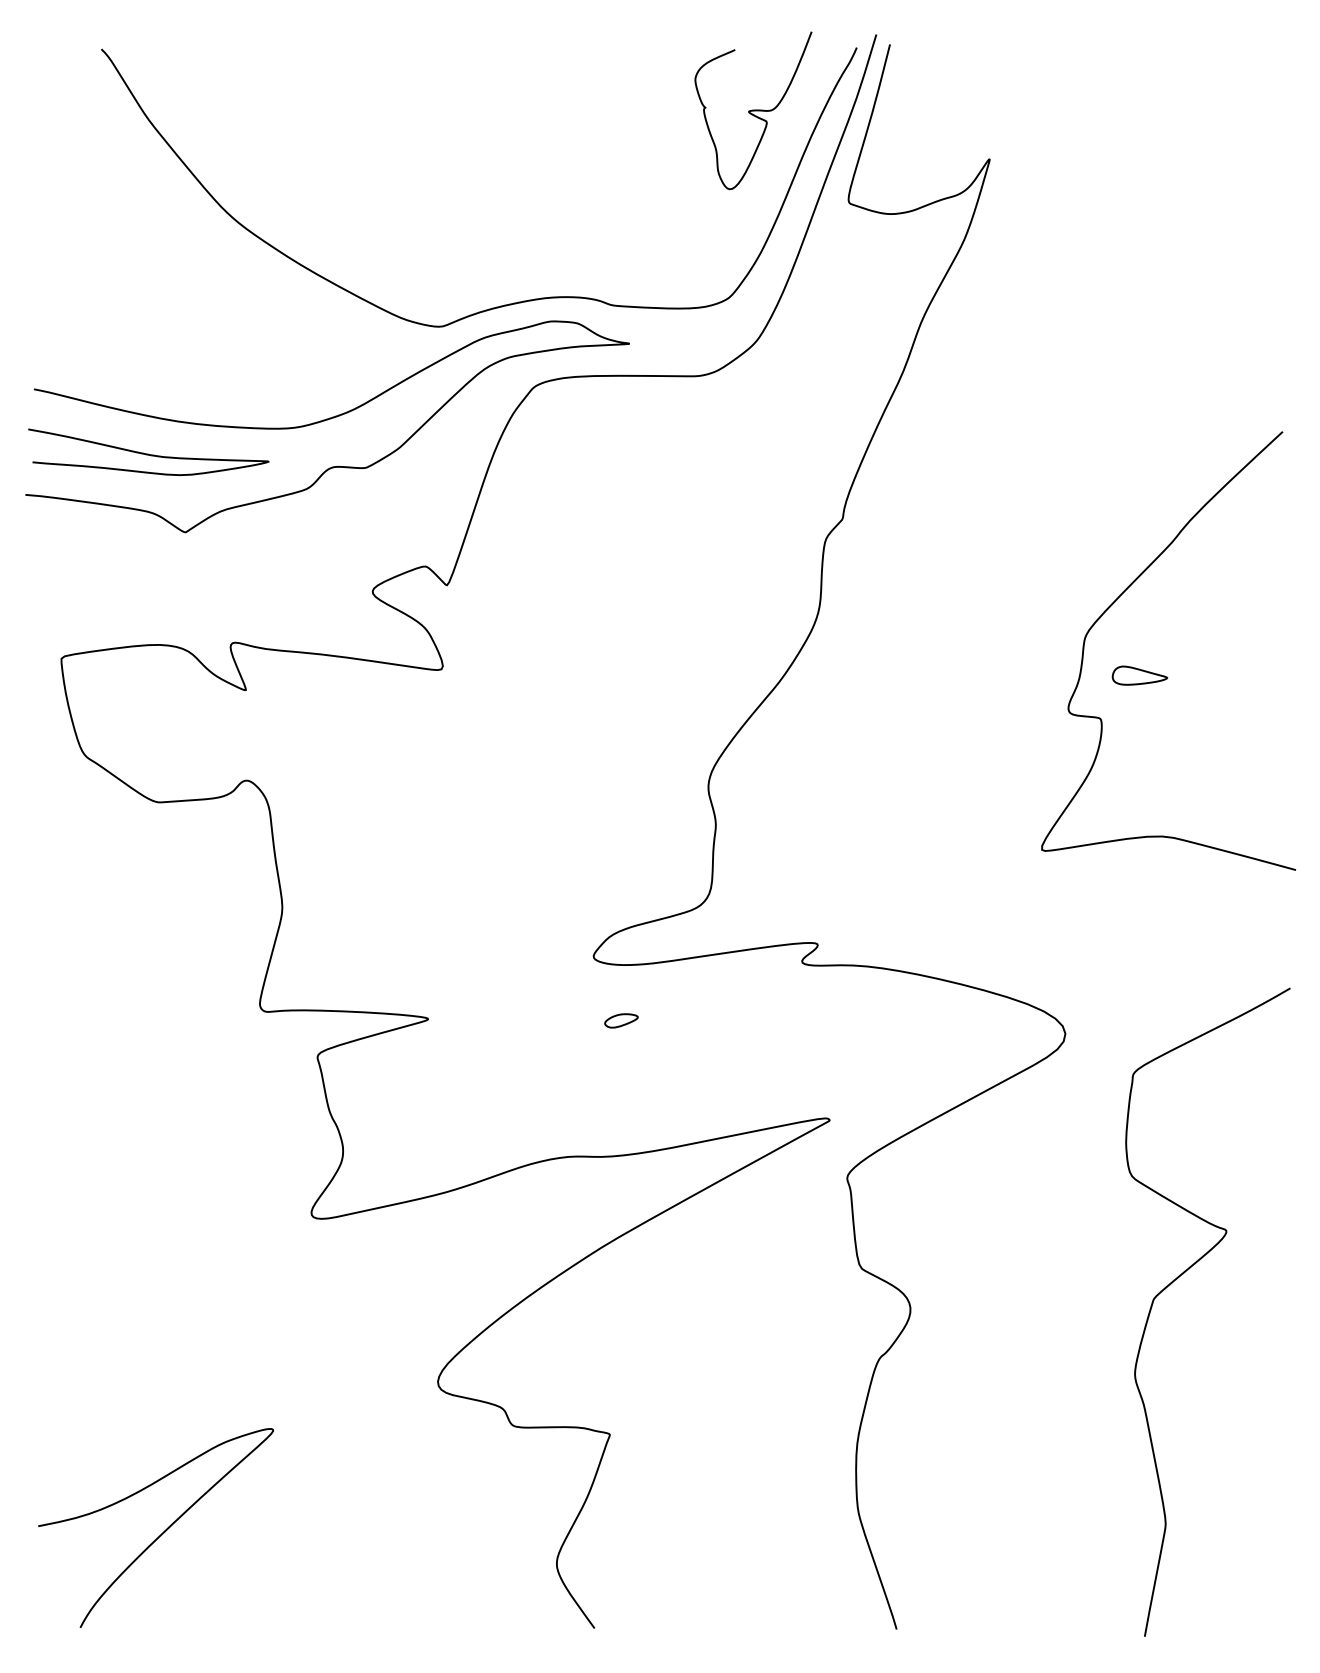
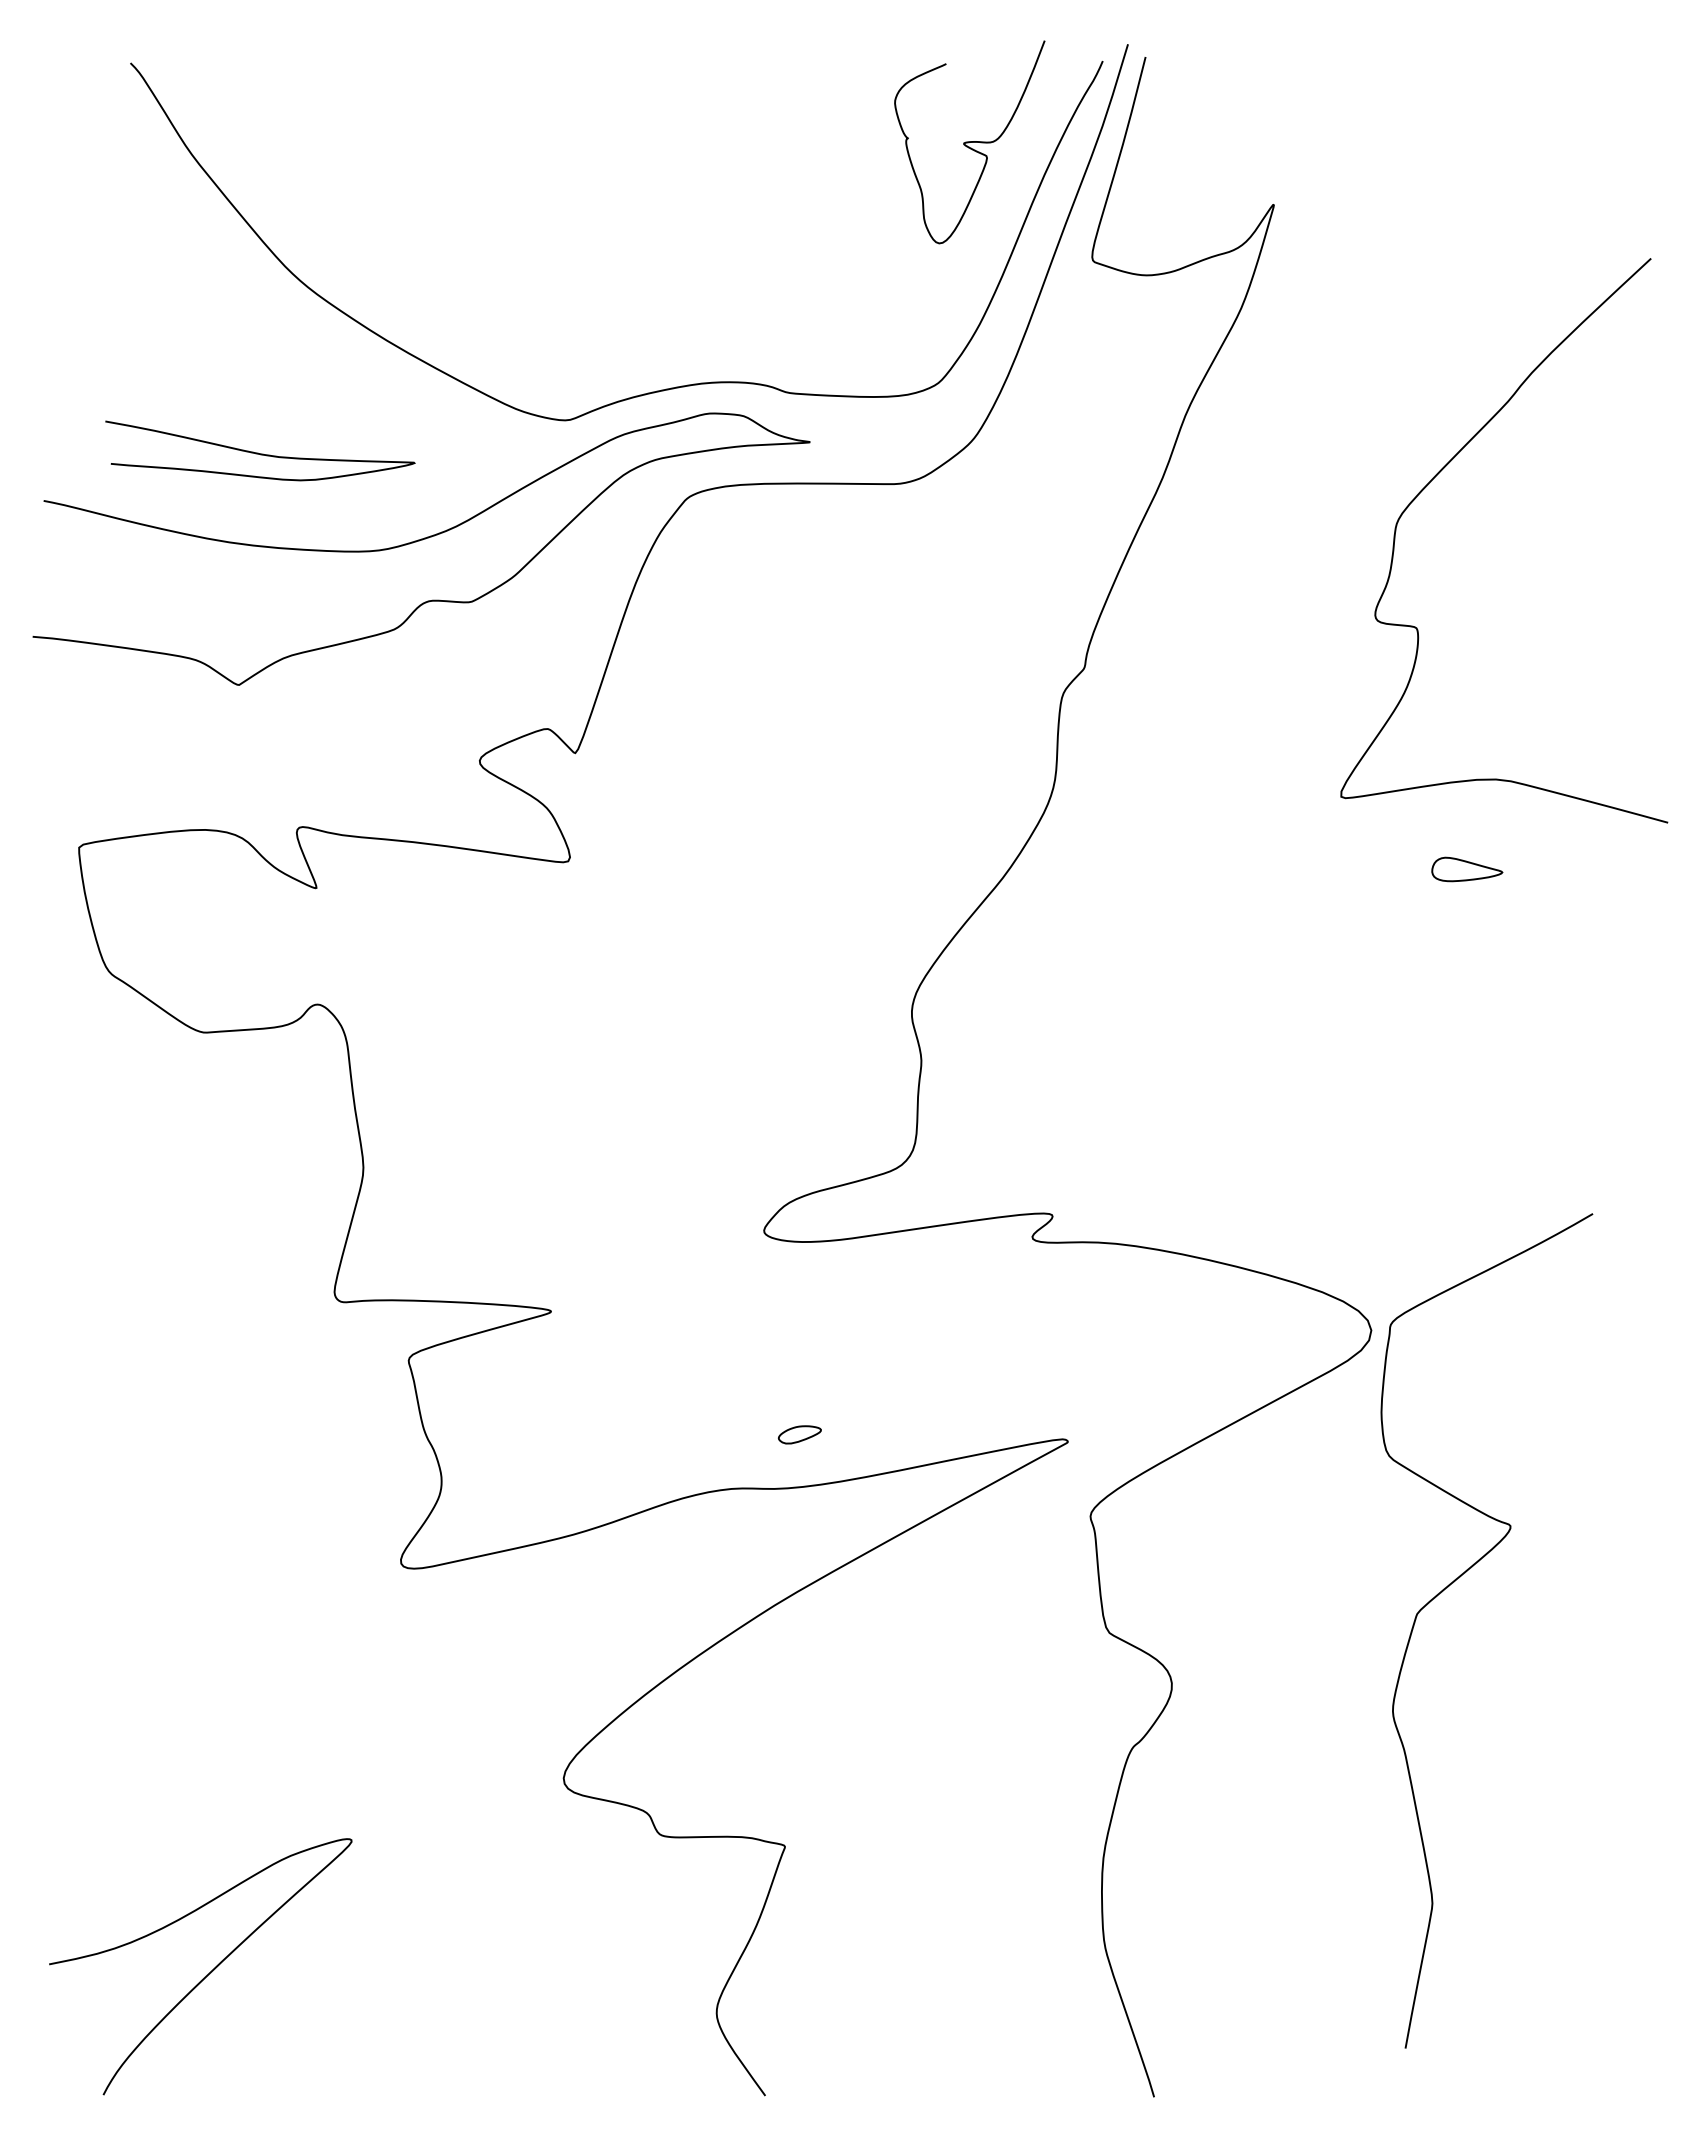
curve: (147, 453) -> (258, 452), moved
curve: (1117, 599) -> (1438, 474), moved
part: (621, 1020) -> (799, 1434), moved
curve: (1178, 1278) -> (1448, 1587), moved

